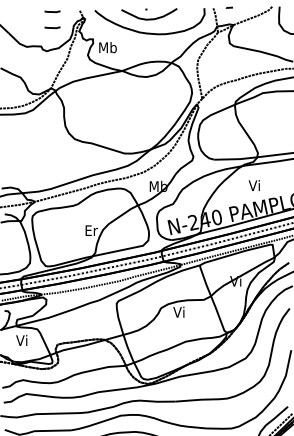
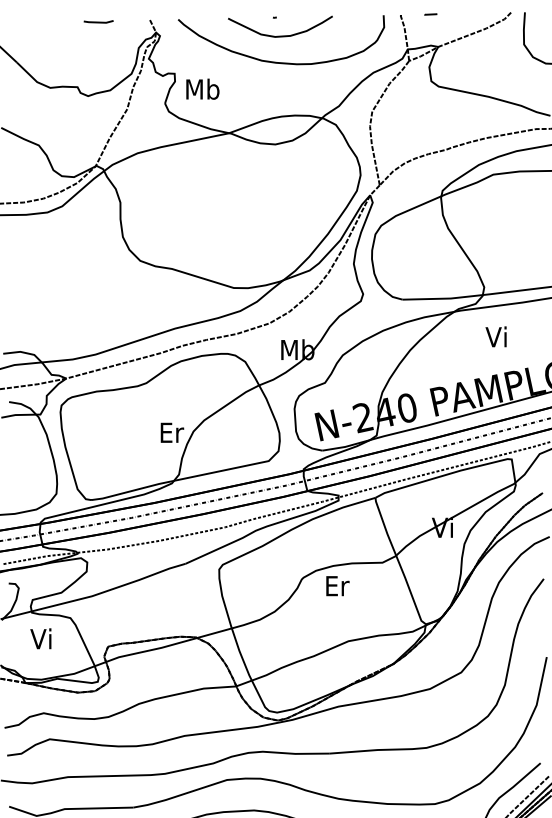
line: (52, 27) -> (98, 51), removed
text: (253, 185) -> (494, 336), moved
text: (179, 311) -> (336, 584), Vi -> Er

